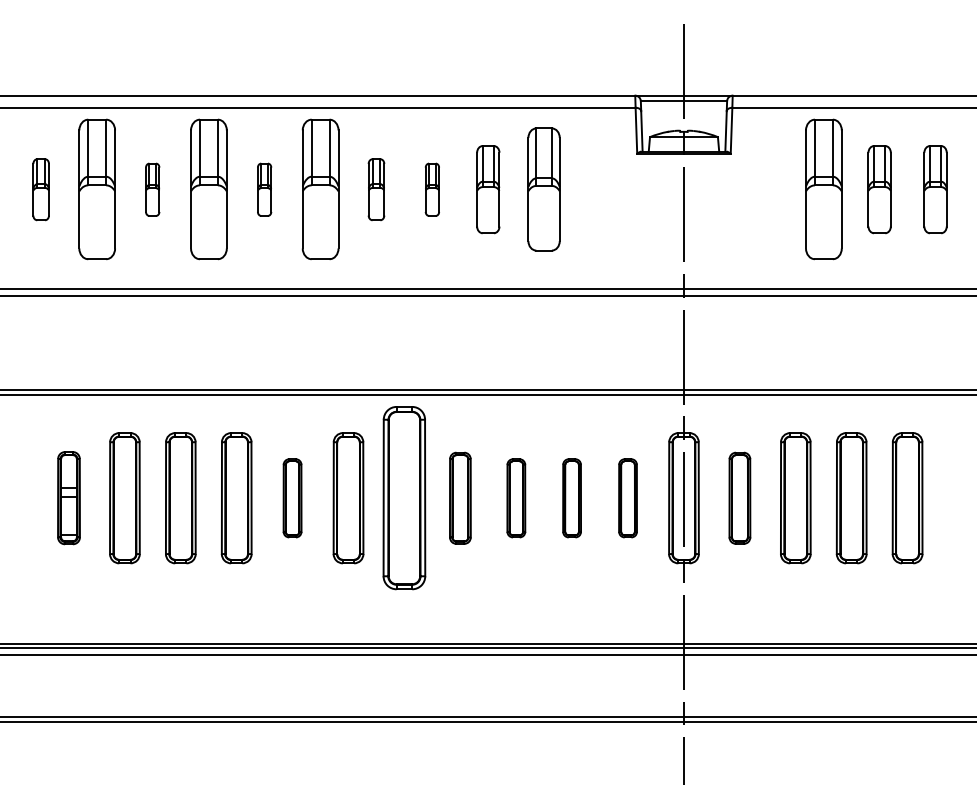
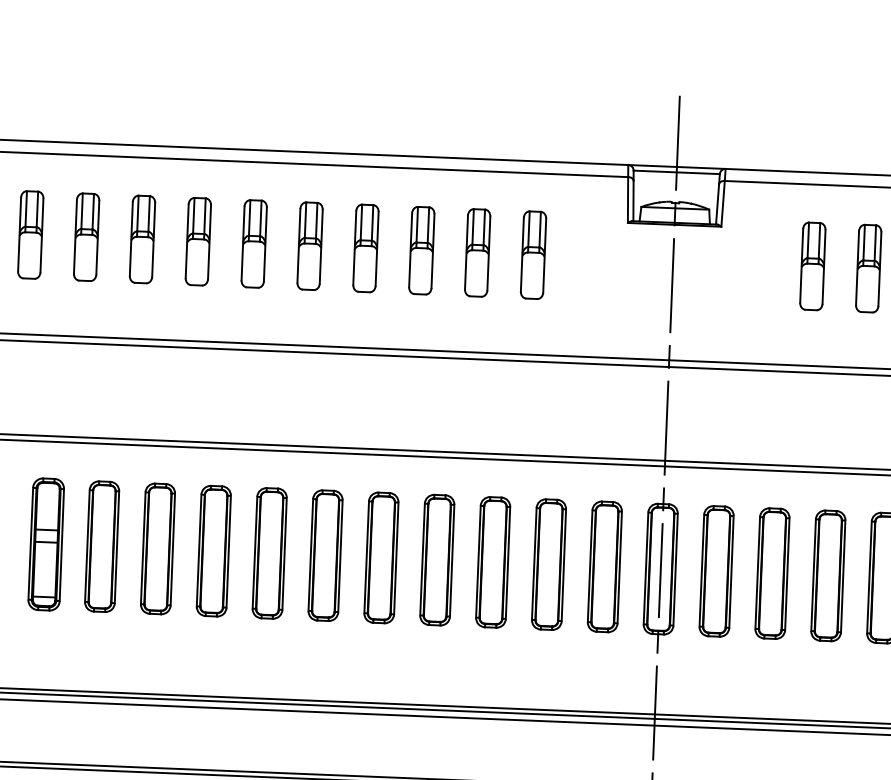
part: (41, 189) -> (31, 234), size x1.43
part: (96, 189) -> (86, 237), size x0.62
part: (152, 189) -> (142, 239), size x1.67
part: (208, 189) -> (198, 241), size x0.62
part: (264, 189) -> (254, 243), size x1.67
part: (320, 189) -> (310, 246), size x0.62
part: (376, 189) -> (365, 248), size x1.43
part: (432, 189) -> (421, 250), size x1.67
part: (544, 189) -> (533, 255), size x0.71
part: (823, 189) -> (812, 266), size x0.62
part: (68, 497) -> (45, 543), size x1.43
part: (292, 498) -> (269, 553), size x1.67
part: (404, 498) -> (381, 558), size x0.71
part: (460, 498) -> (437, 560), size x1.43
part: (516, 498) -> (493, 562), size x1.67
part: (571, 498) -> (548, 564), size x1.67
part: (627, 498) -> (604, 567), size x1.67
part: (739, 498) -> (716, 571), size x1.43

